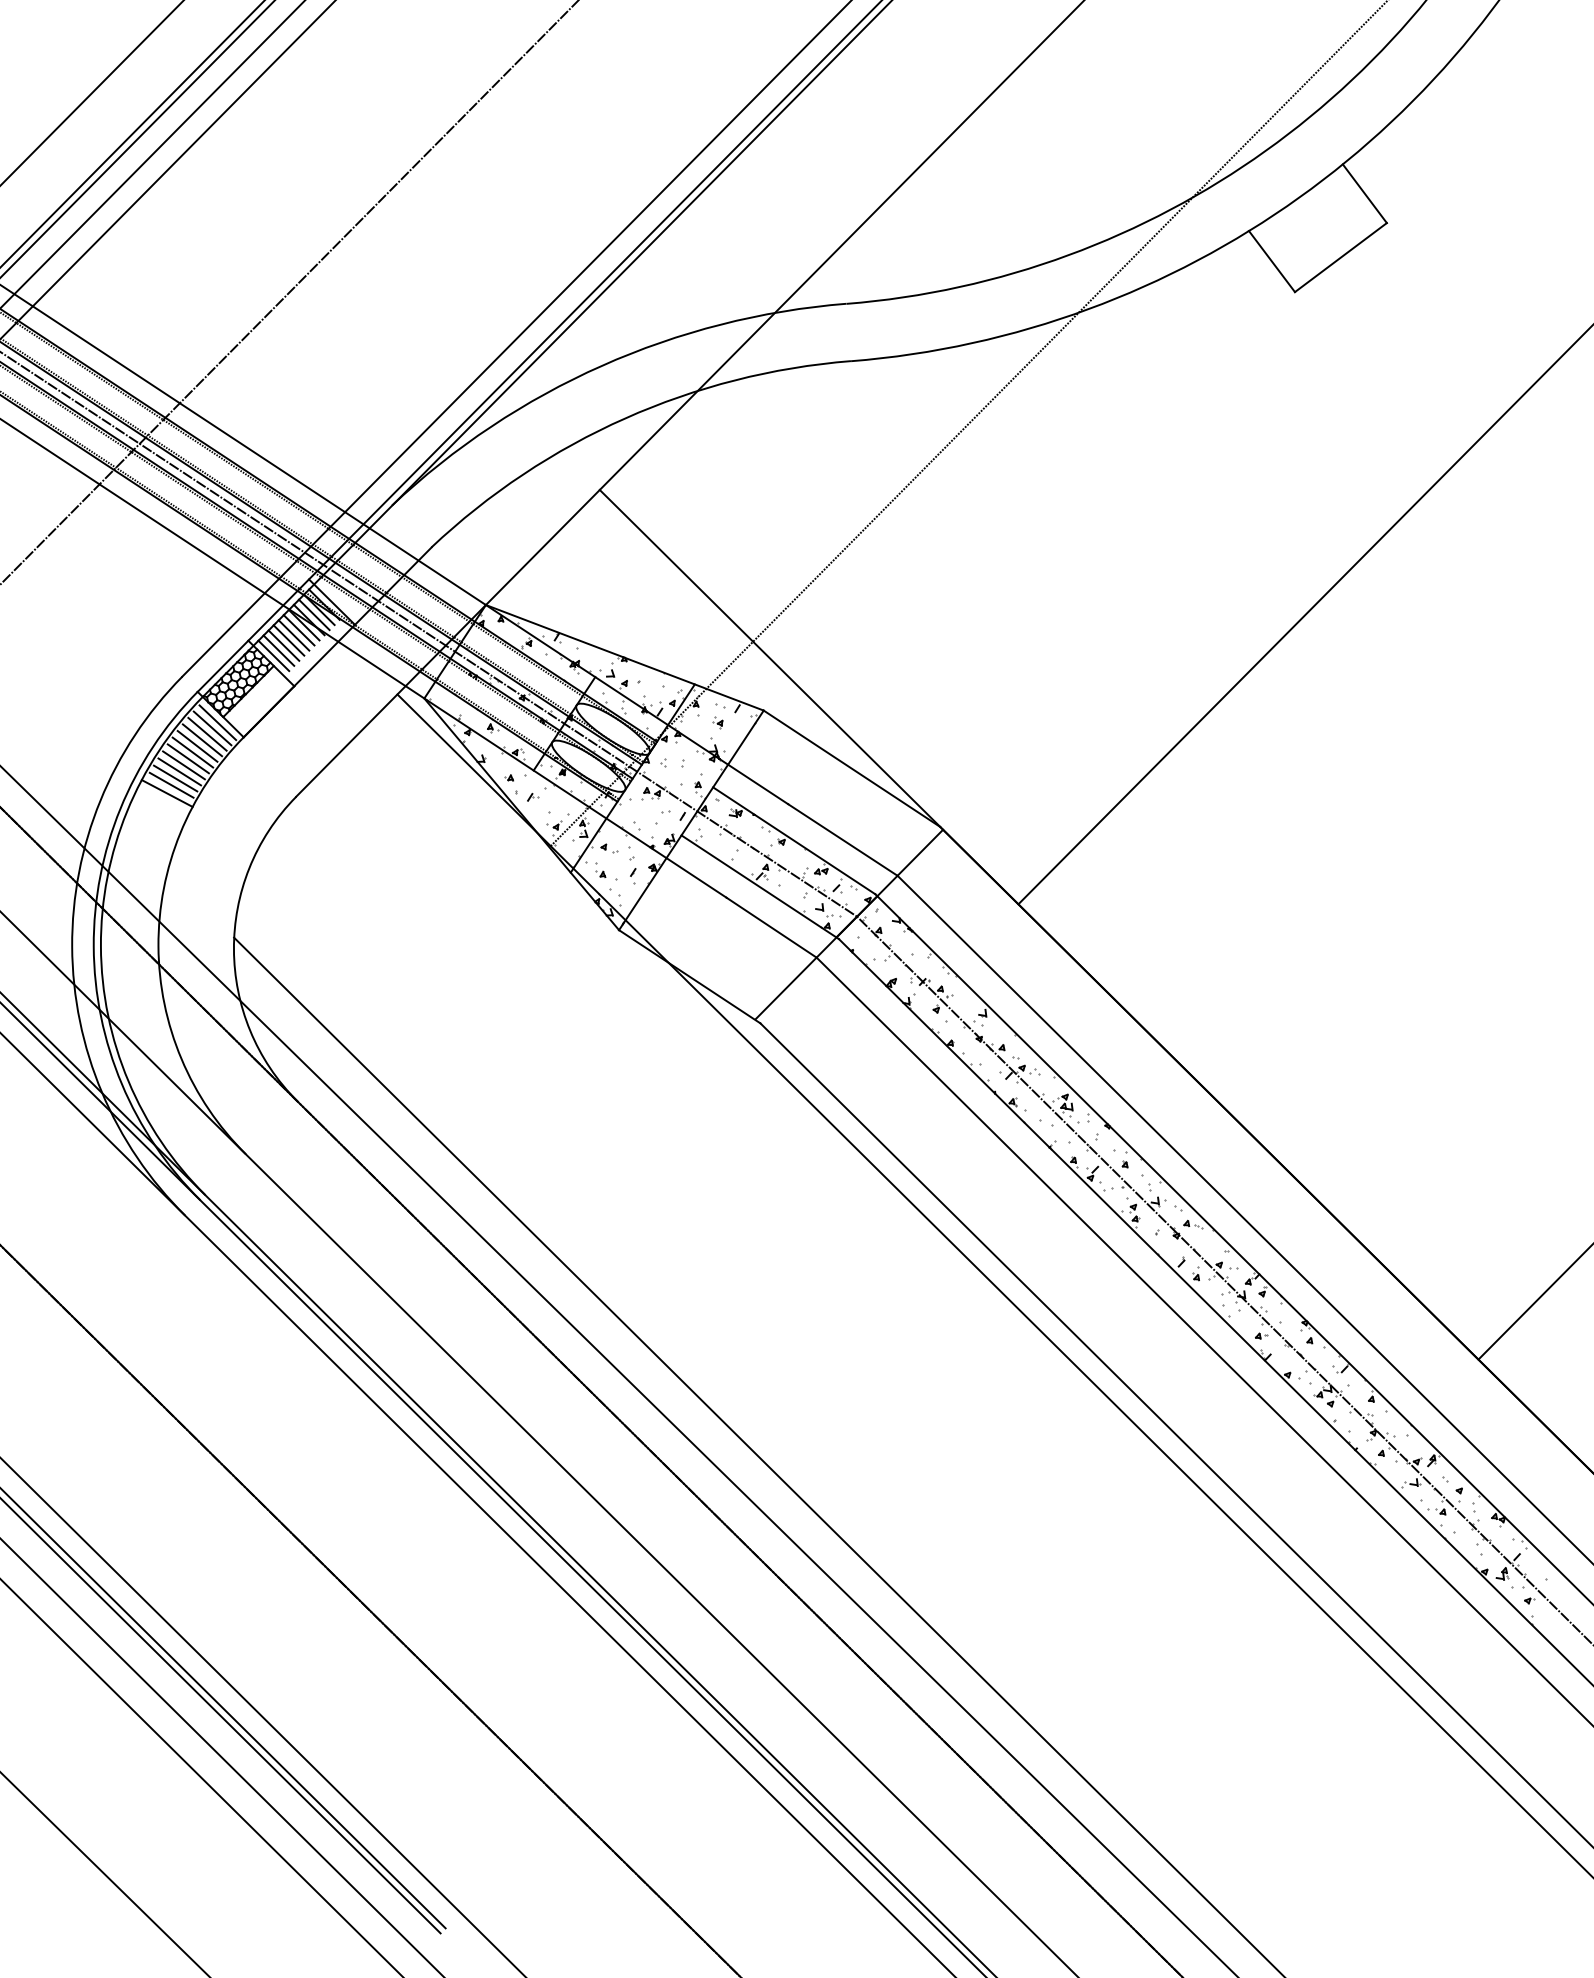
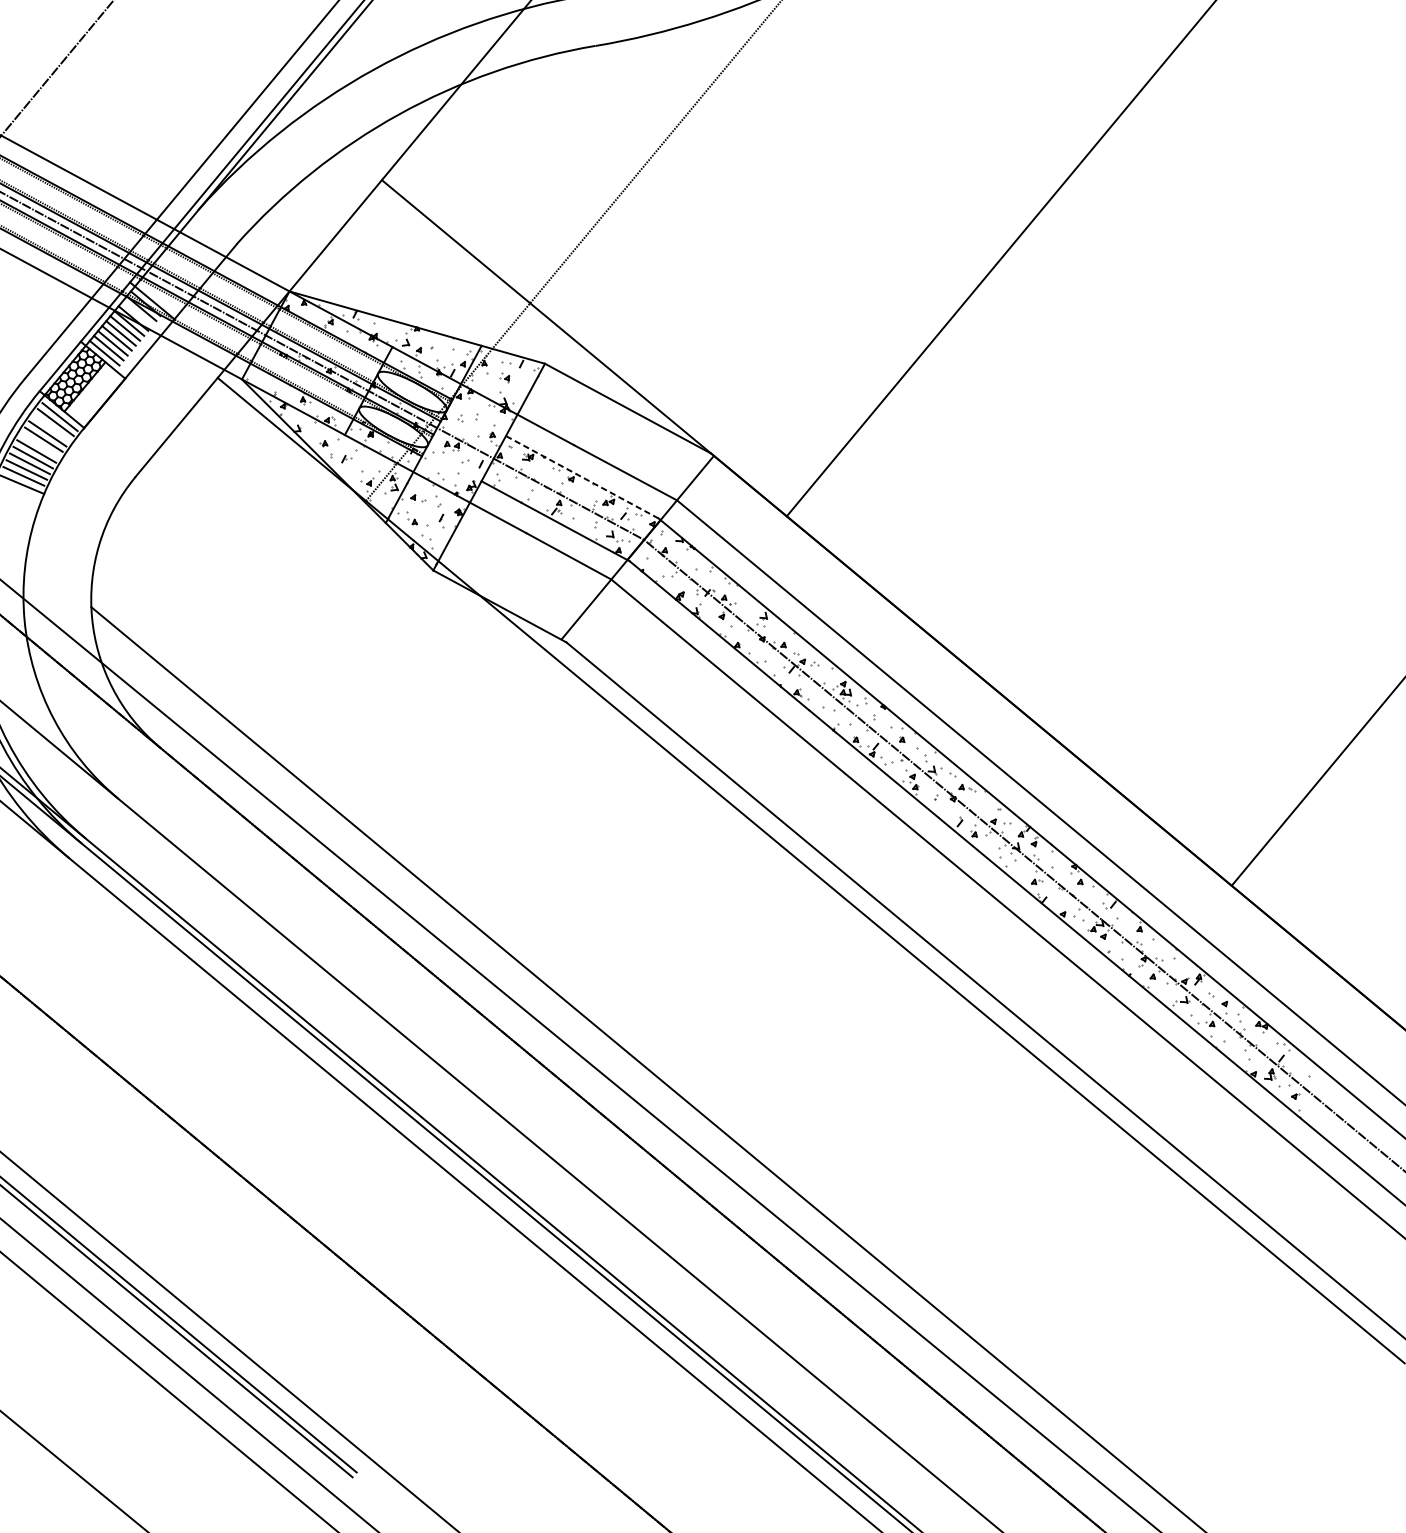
line: (313, 614) -> (136, 313), removed
line: (207, 733) -> (51, 427), removed
line: (192, 752) -> (39, 445), removed
line: (793, 840) -> (581, 477), solid -> dashed

